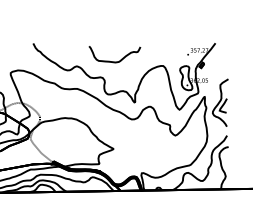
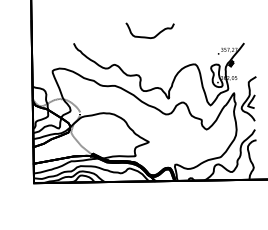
curve: (112, 60) -> (147, 36), moved

